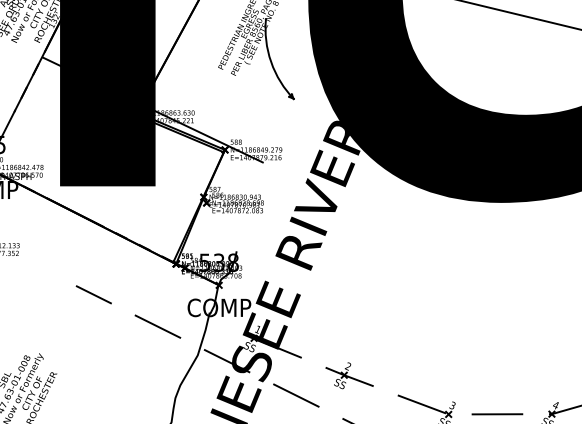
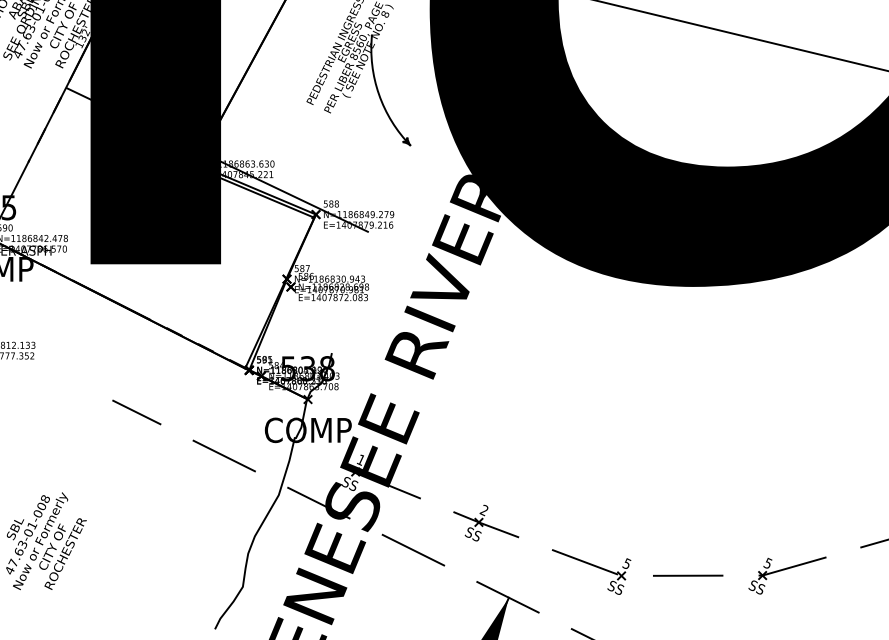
text: (555, 404) -> (767, 562), 4 -> 5
text: (453, 405) -> (627, 563), 3 -> 5

